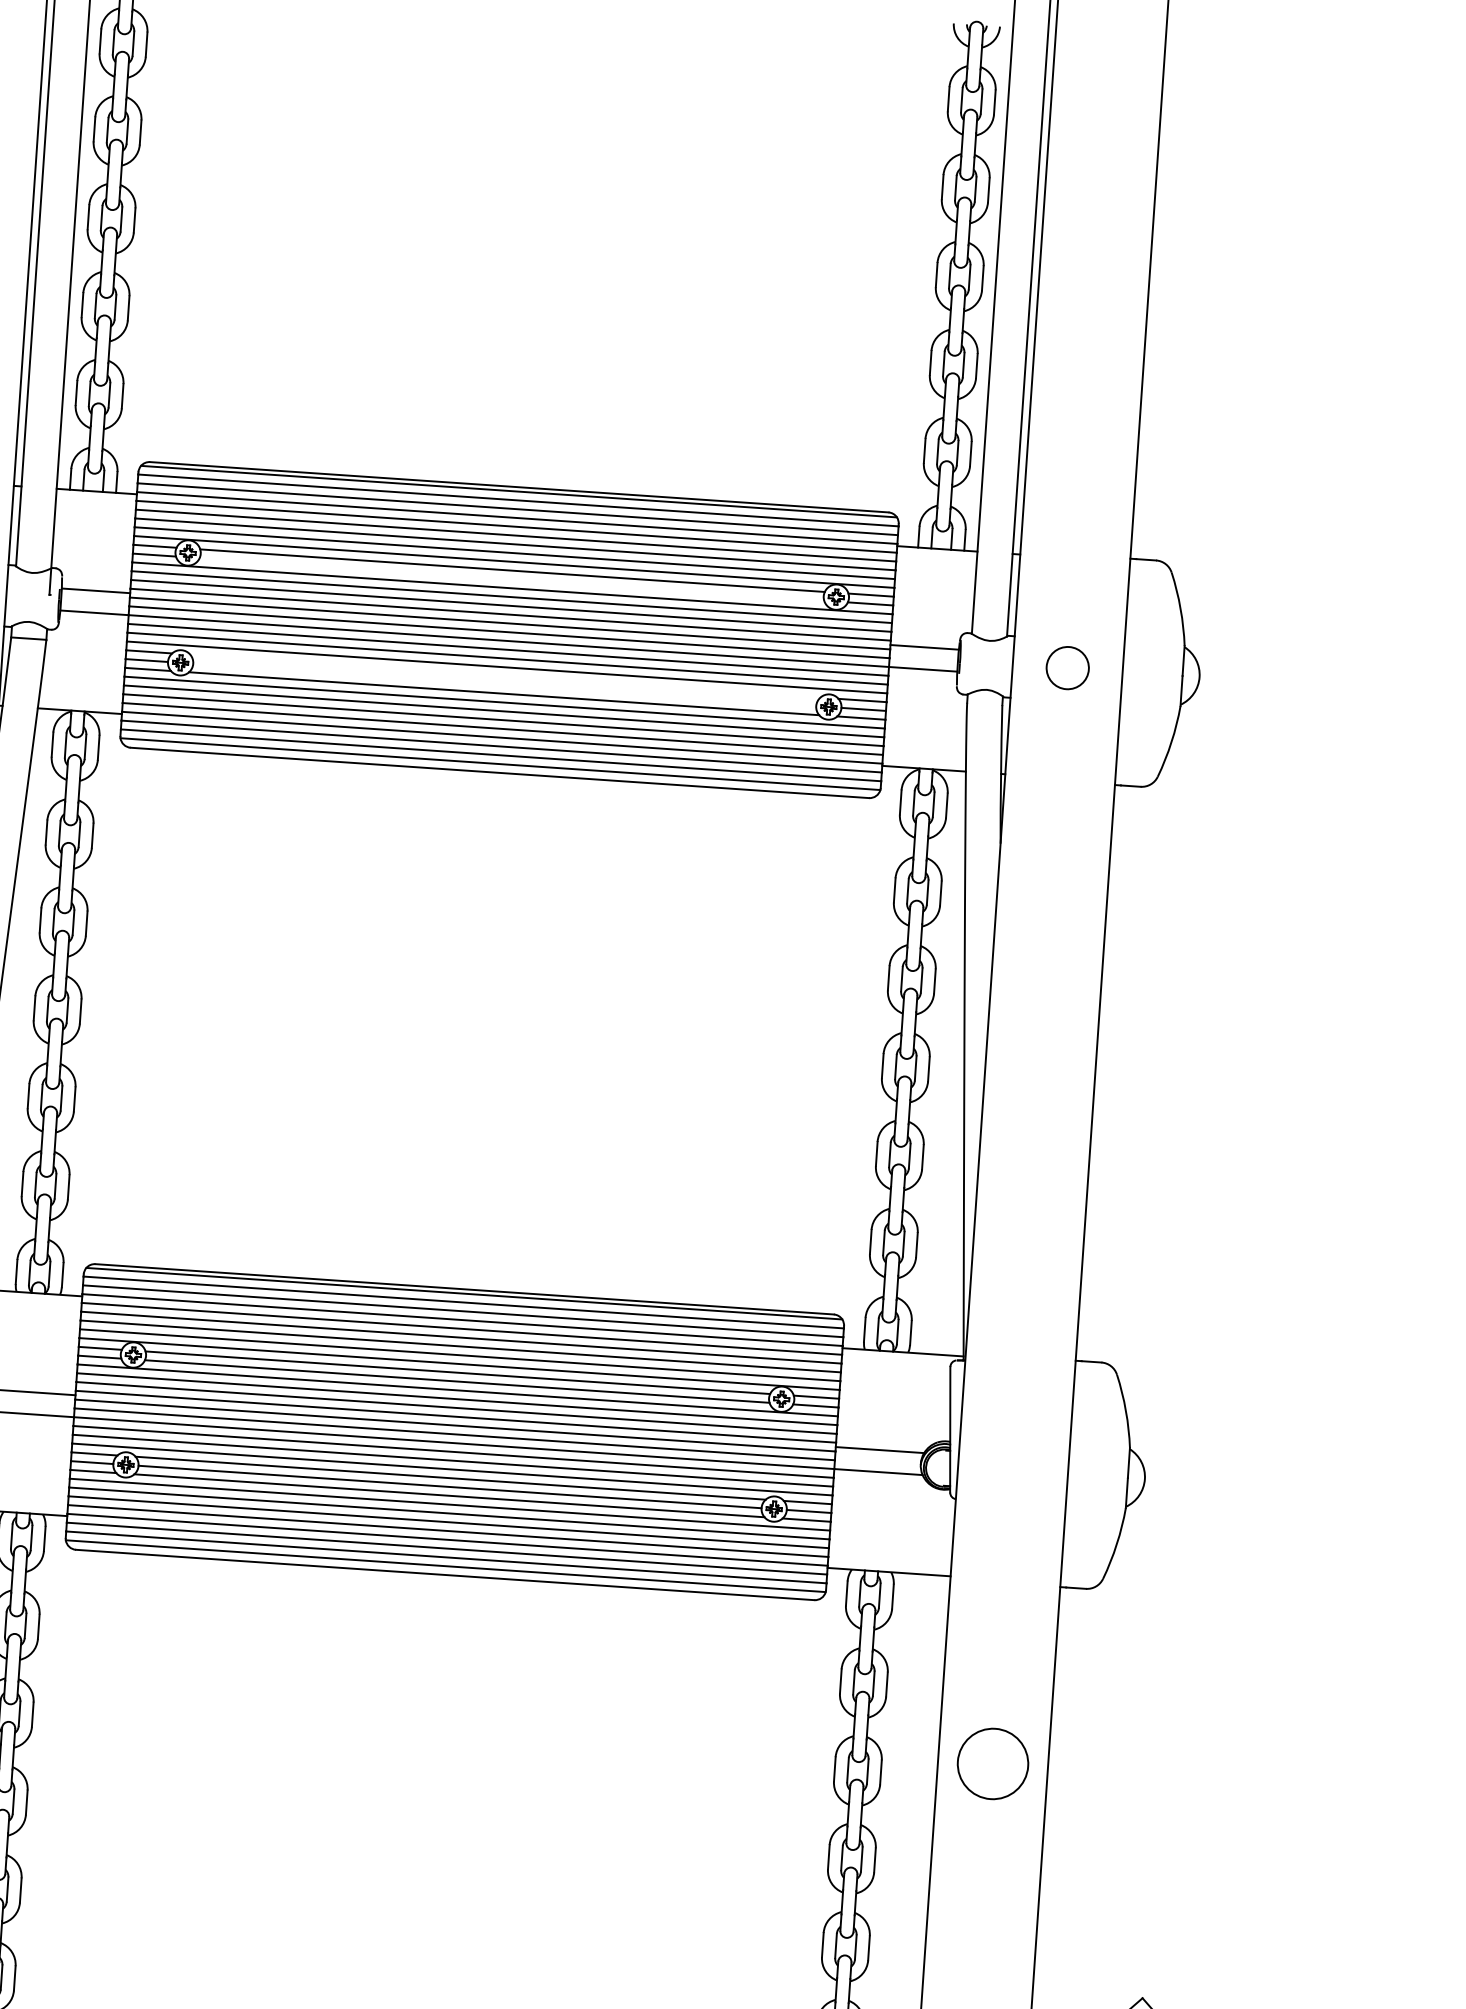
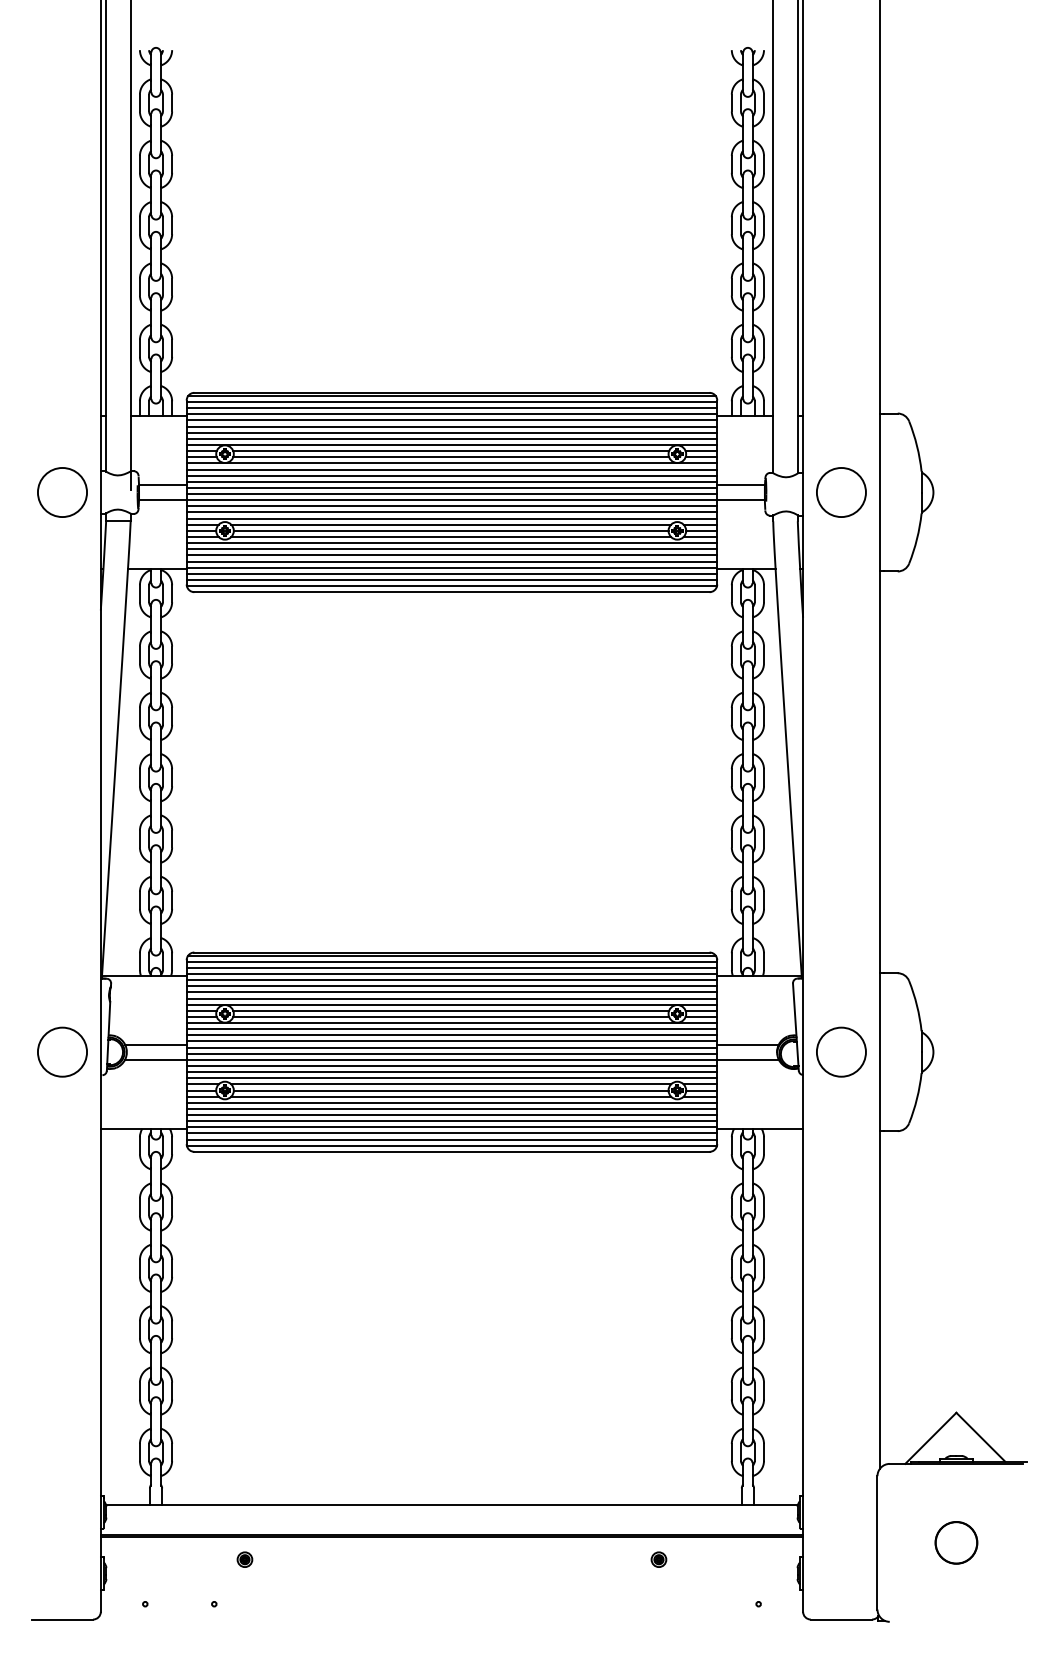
line: (512, 579) -> (451, 457), added
circle: (1067, 668) -> (841, 492), size x1.67
line: (505, 675) -> (451, 524), added
line: (503, 684) -> (450, 530), added
circle: (993, 1762) -> (841, 1051), moved

